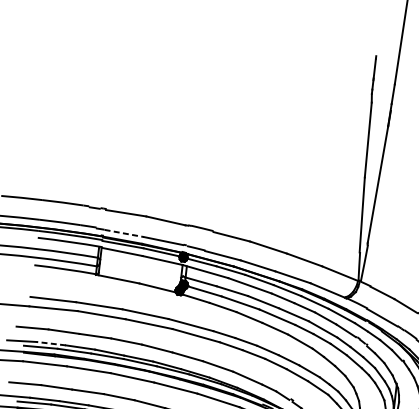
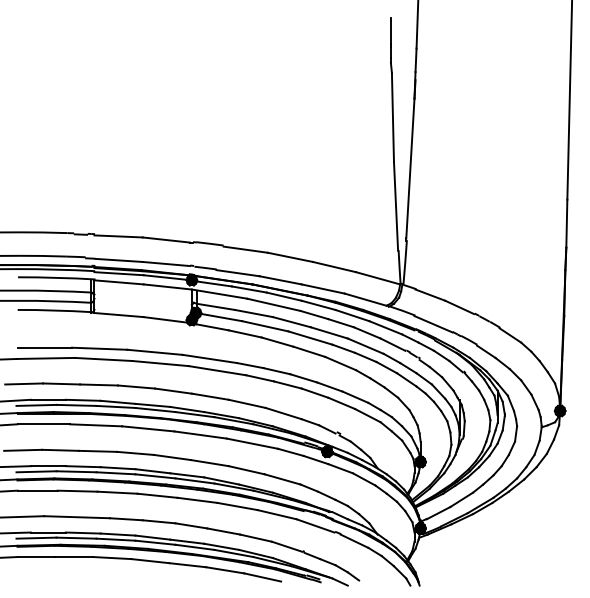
line: (124, 233) -> (119, 260), dashed -> solid
line: (50, 343) -> (47, 399), dashed -> solid

